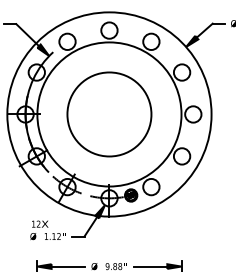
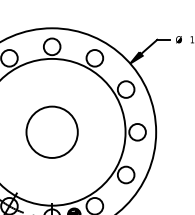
circle: (109, 114) -> (52, 132), size x0.6

